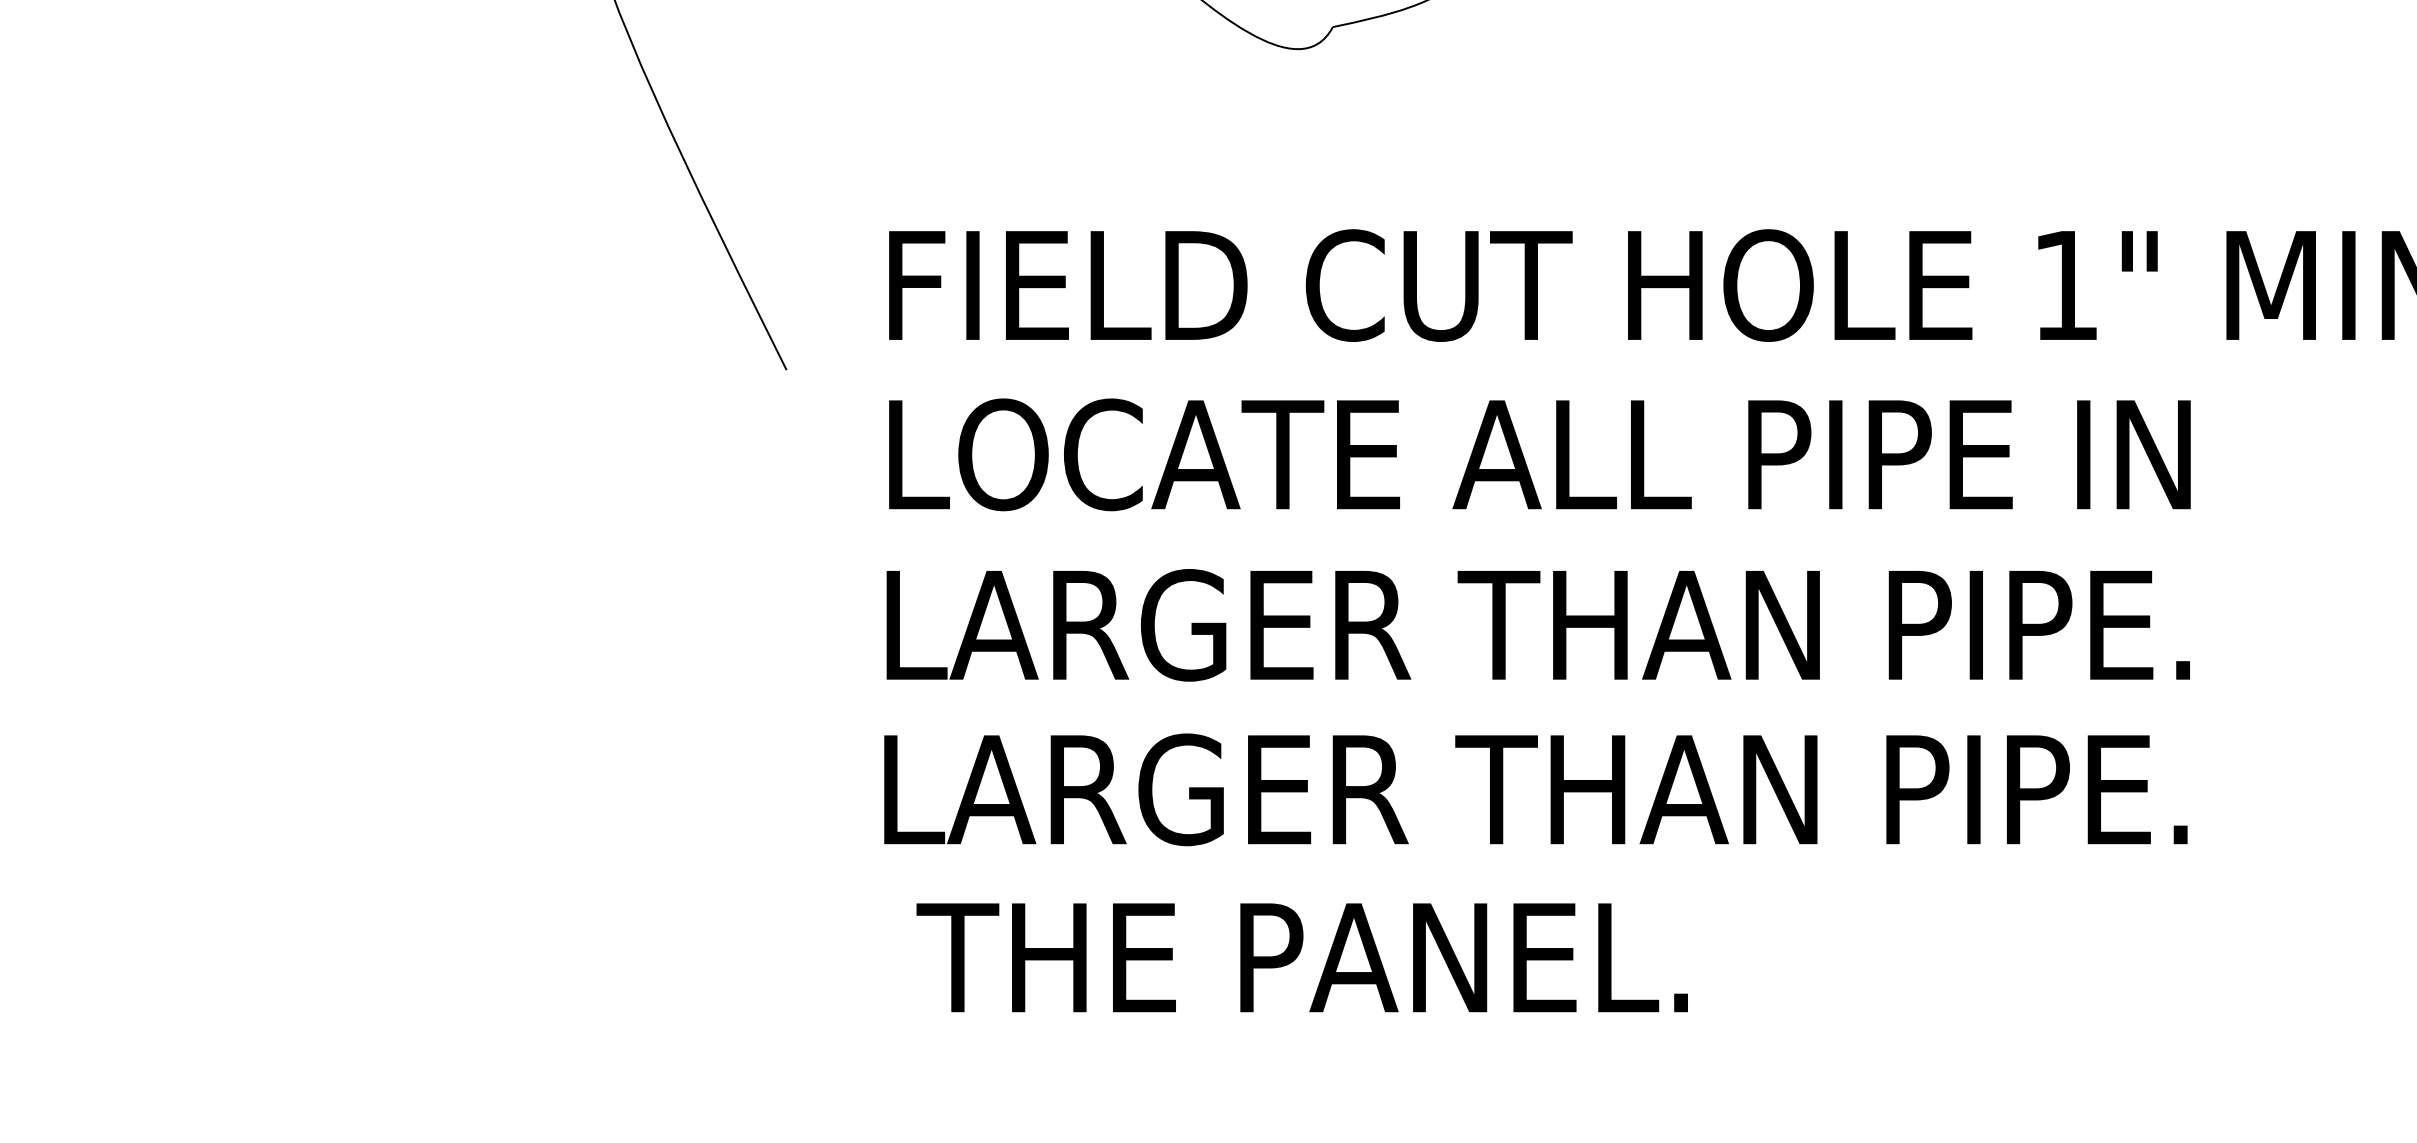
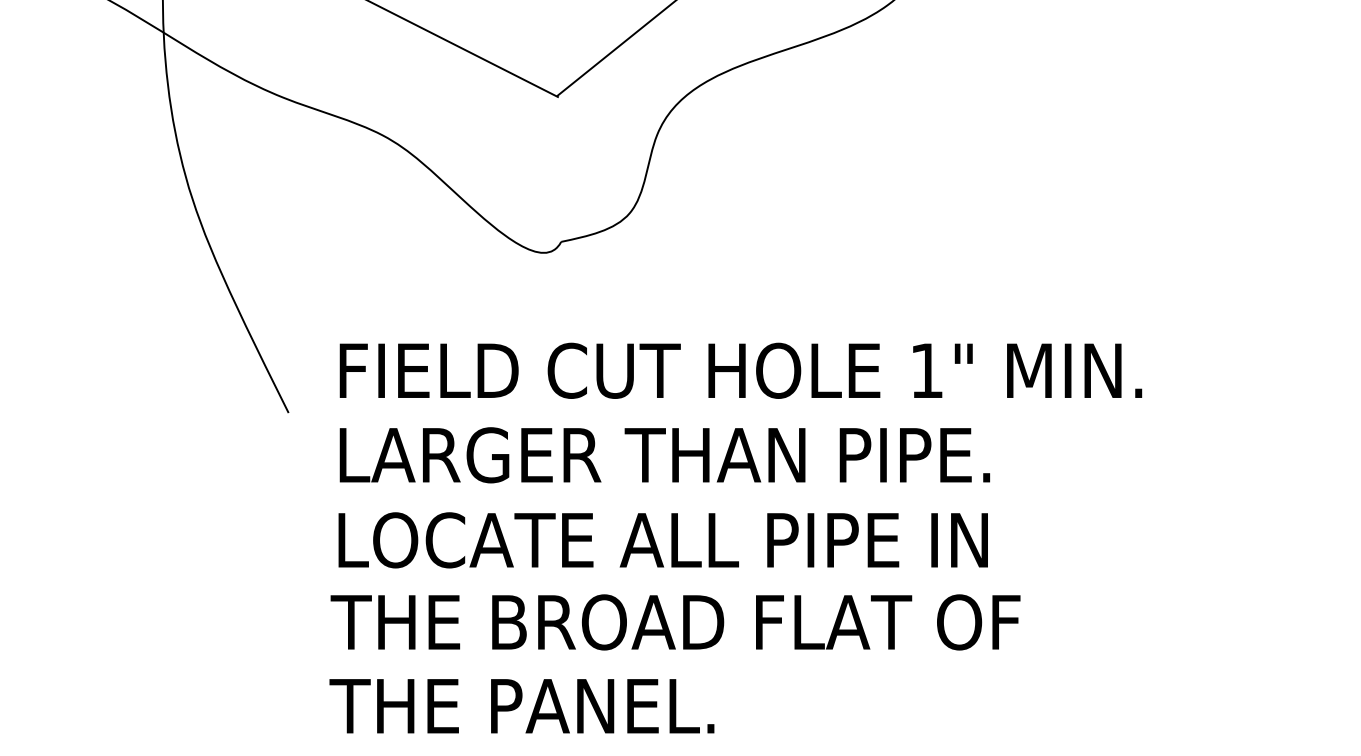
text: (1571, 455) -> (680, 455), LOCATE ALL PIPE IN -> LARGER THAN PIPE.
text: (1569, 625) -> (679, 540), LARGER THAN PIPE. -> LOCATE ALL PIPE IN
text: (1561, 789) -> (675, 622), LARGER THAN PIPE. -> THE BROAD FLAT OF
text: (1301, 958) -> (521, 706), moved

